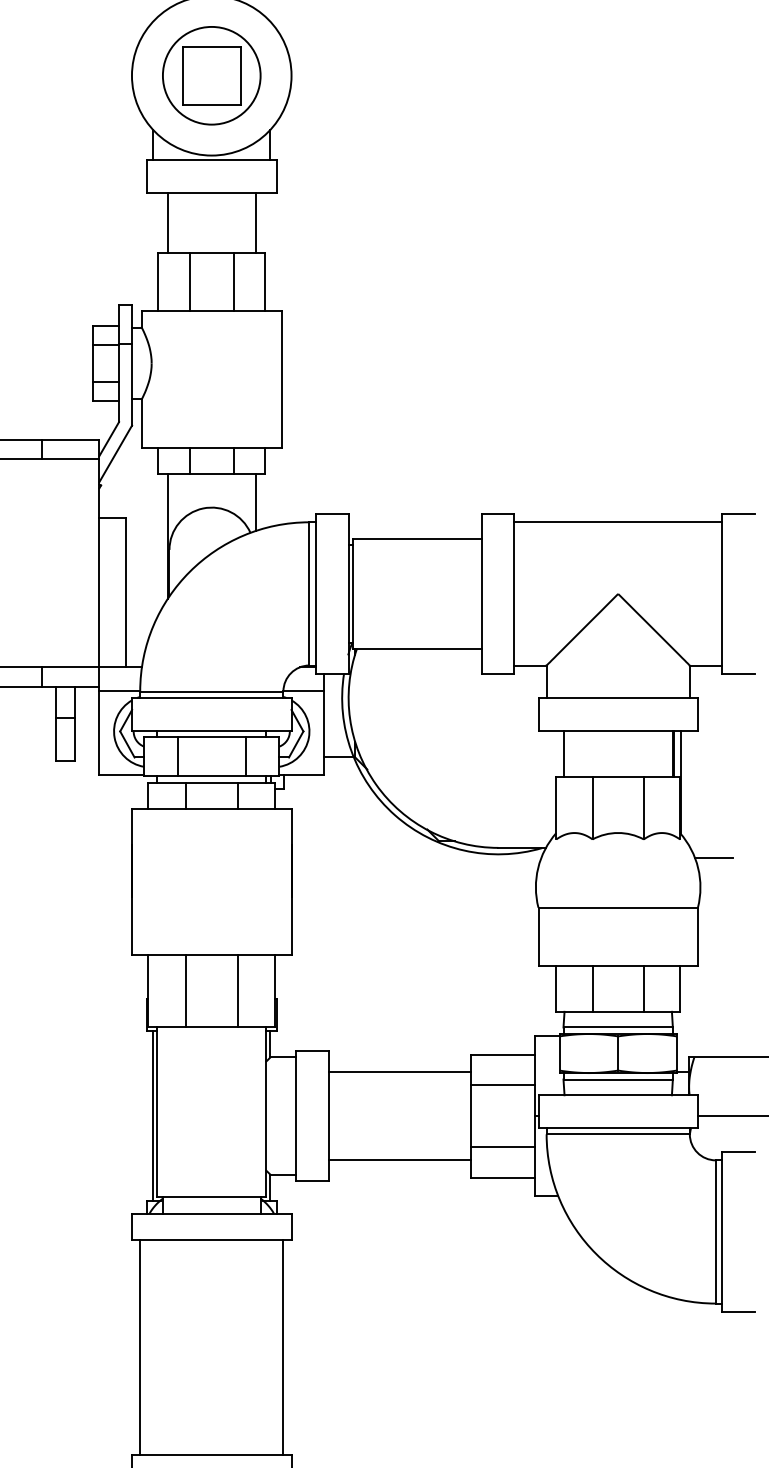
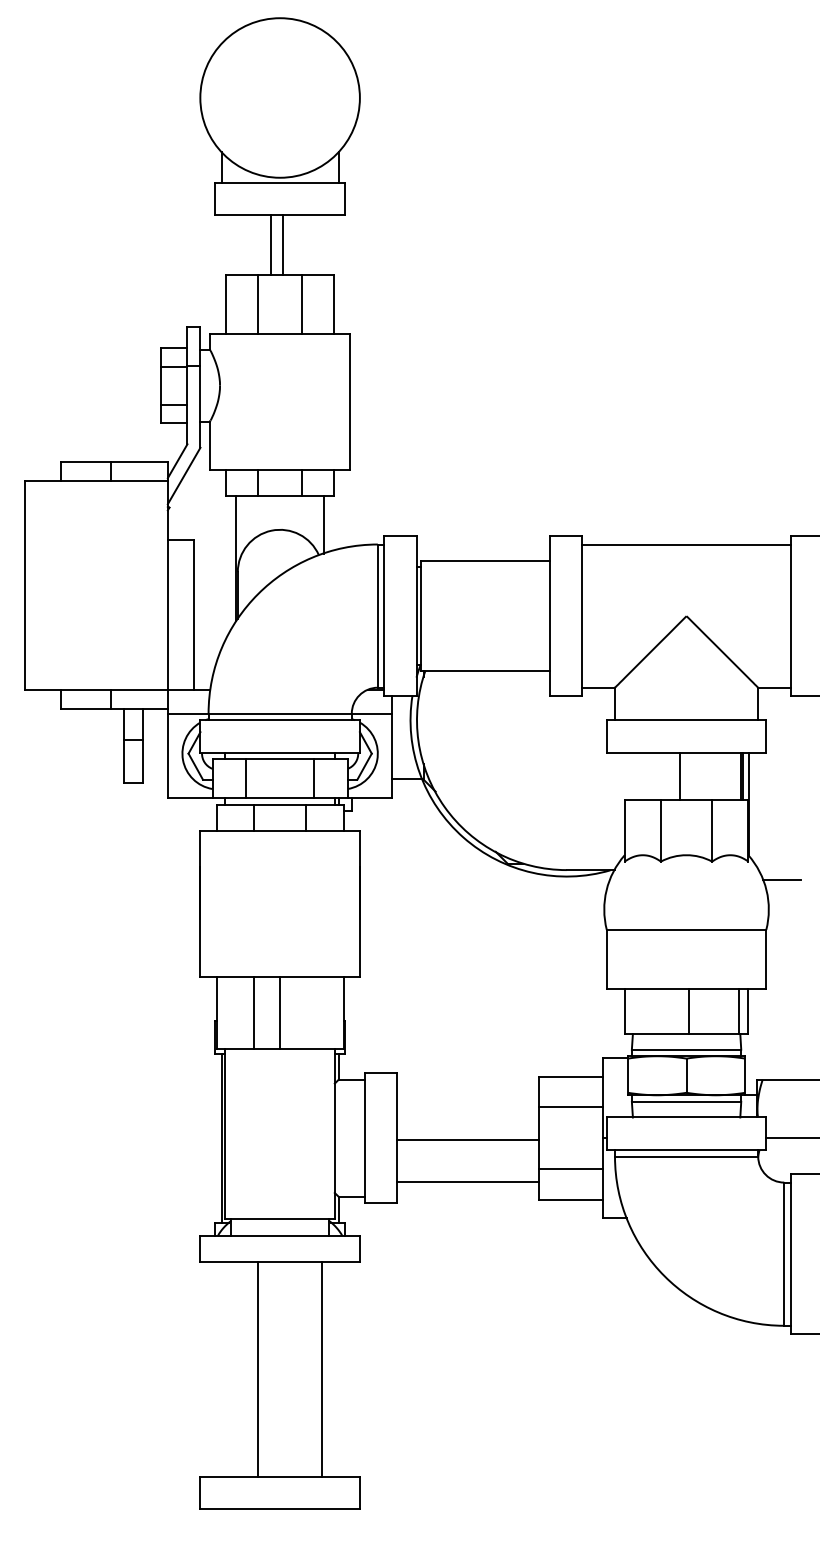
part: (211, 75) -> (279, 97), removed
line: (168, 223) -> (271, 245), moved
line: (255, 223) -> (282, 245), moved
line: (563, 753) -> (679, 775), moved
line: (592, 989) -> (688, 1011), moved
line: (644, 989) -> (739, 1011), moved
line: (238, 990) -> (280, 1012), moved
line: (399, 1072) -> (467, 1139), moved
line: (140, 1346) -> (257, 1368), moved
line: (283, 1346) -> (321, 1368), moved

